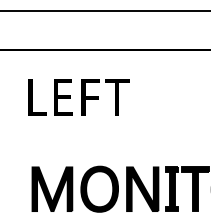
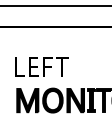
part: (78, 96) -> (41, 66), moved

